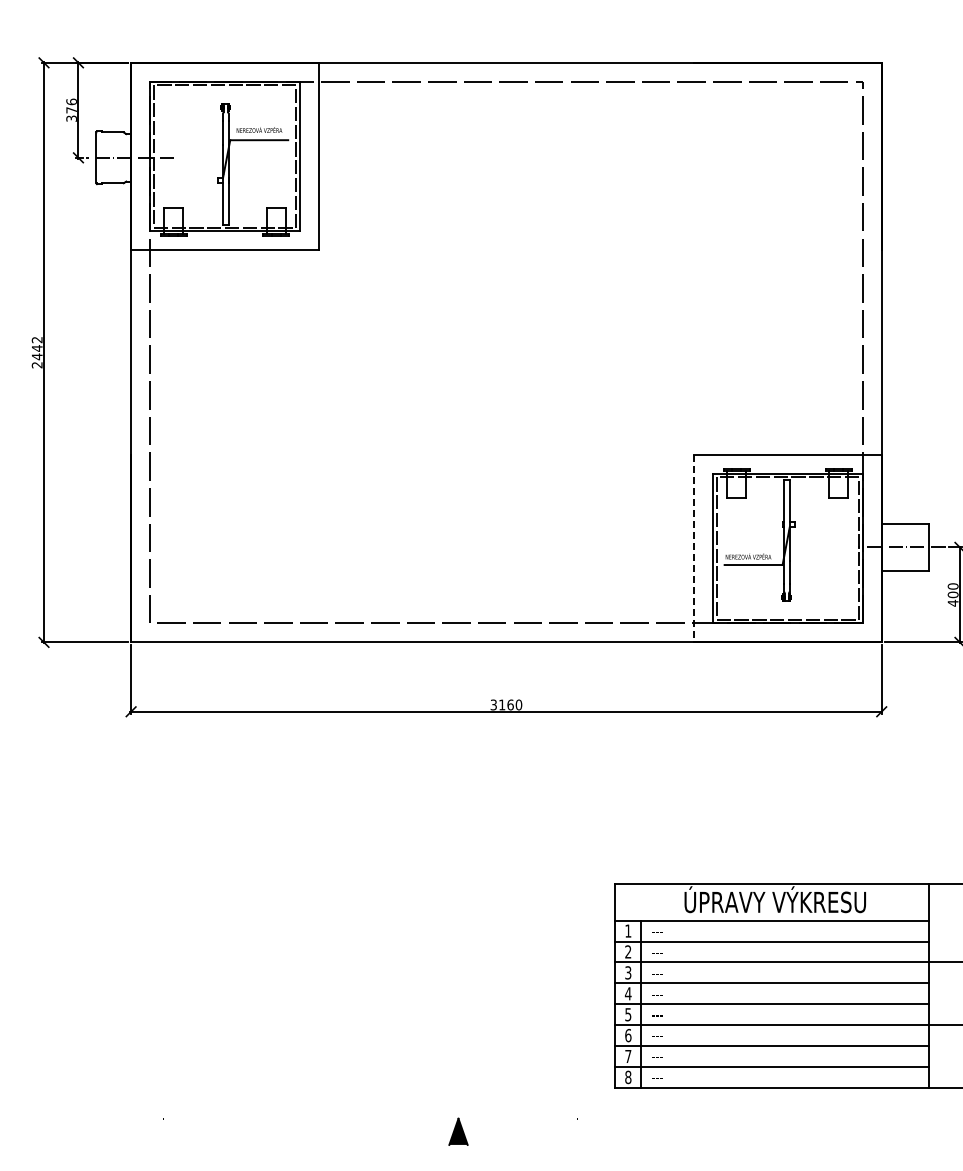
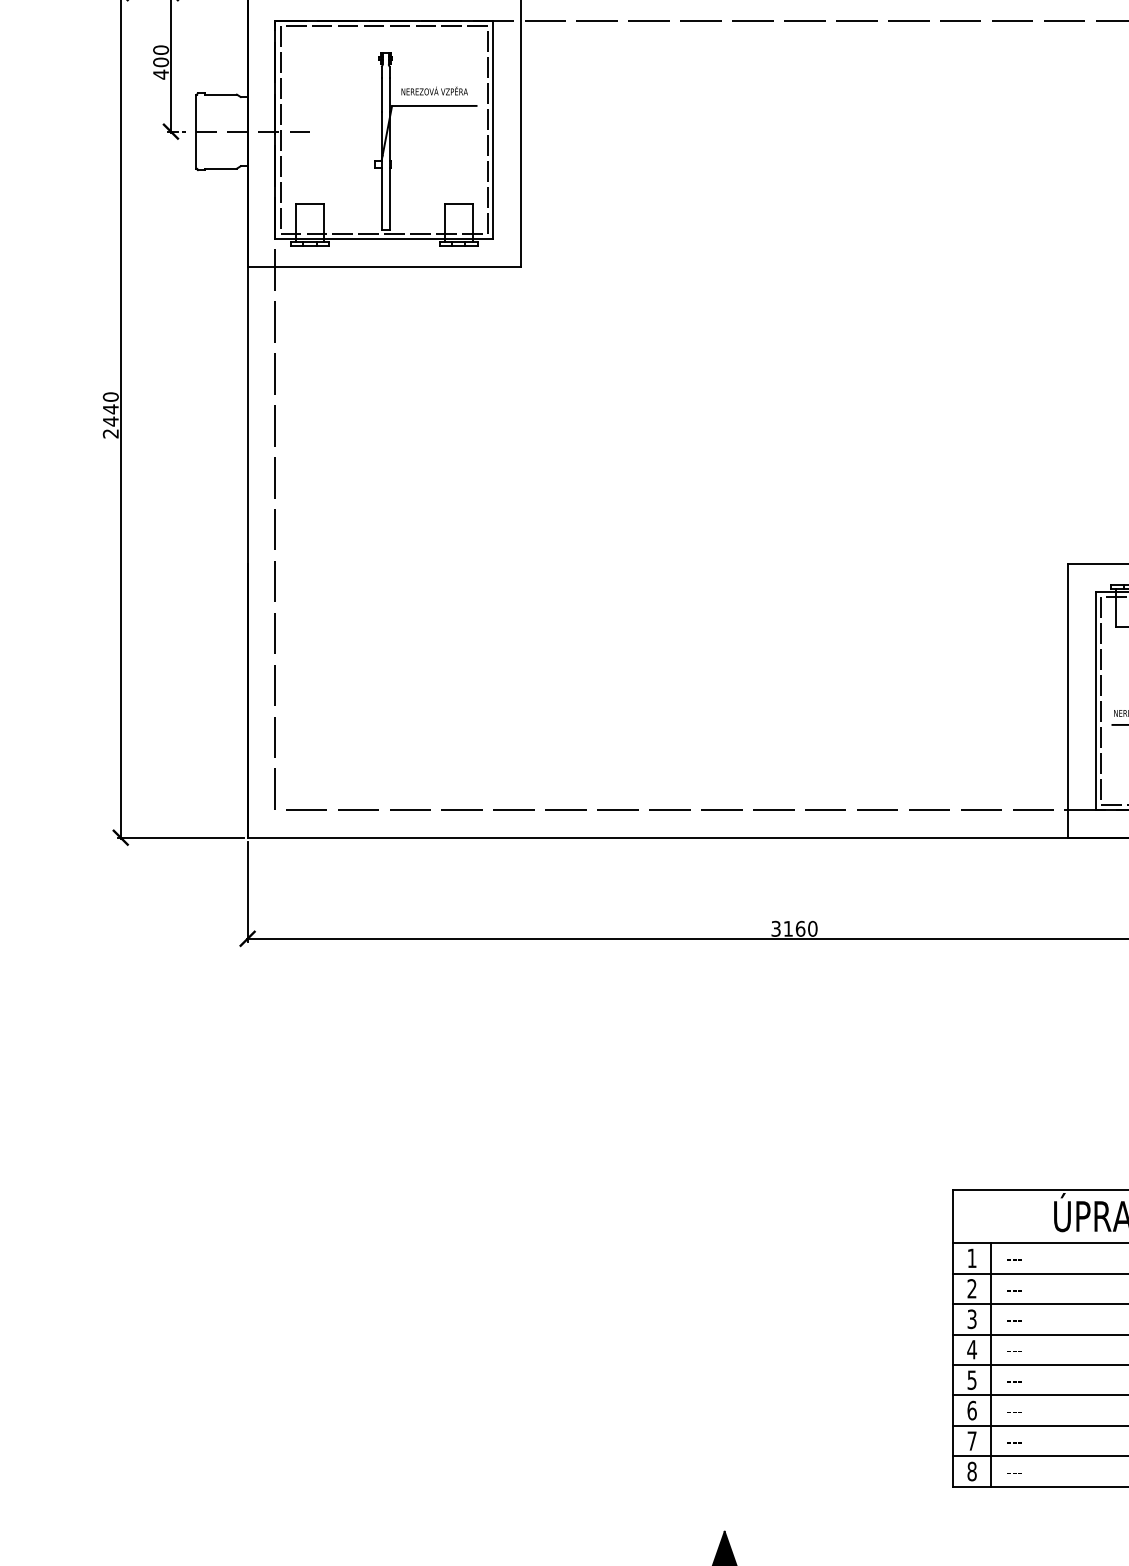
text: (71, 110) -> (160, 62), 376 -> 400
text: (36, 339) -> (109, 396), 2442 -> 2440
line: (694, 548) -> (1068, 700), dashed -> solid

